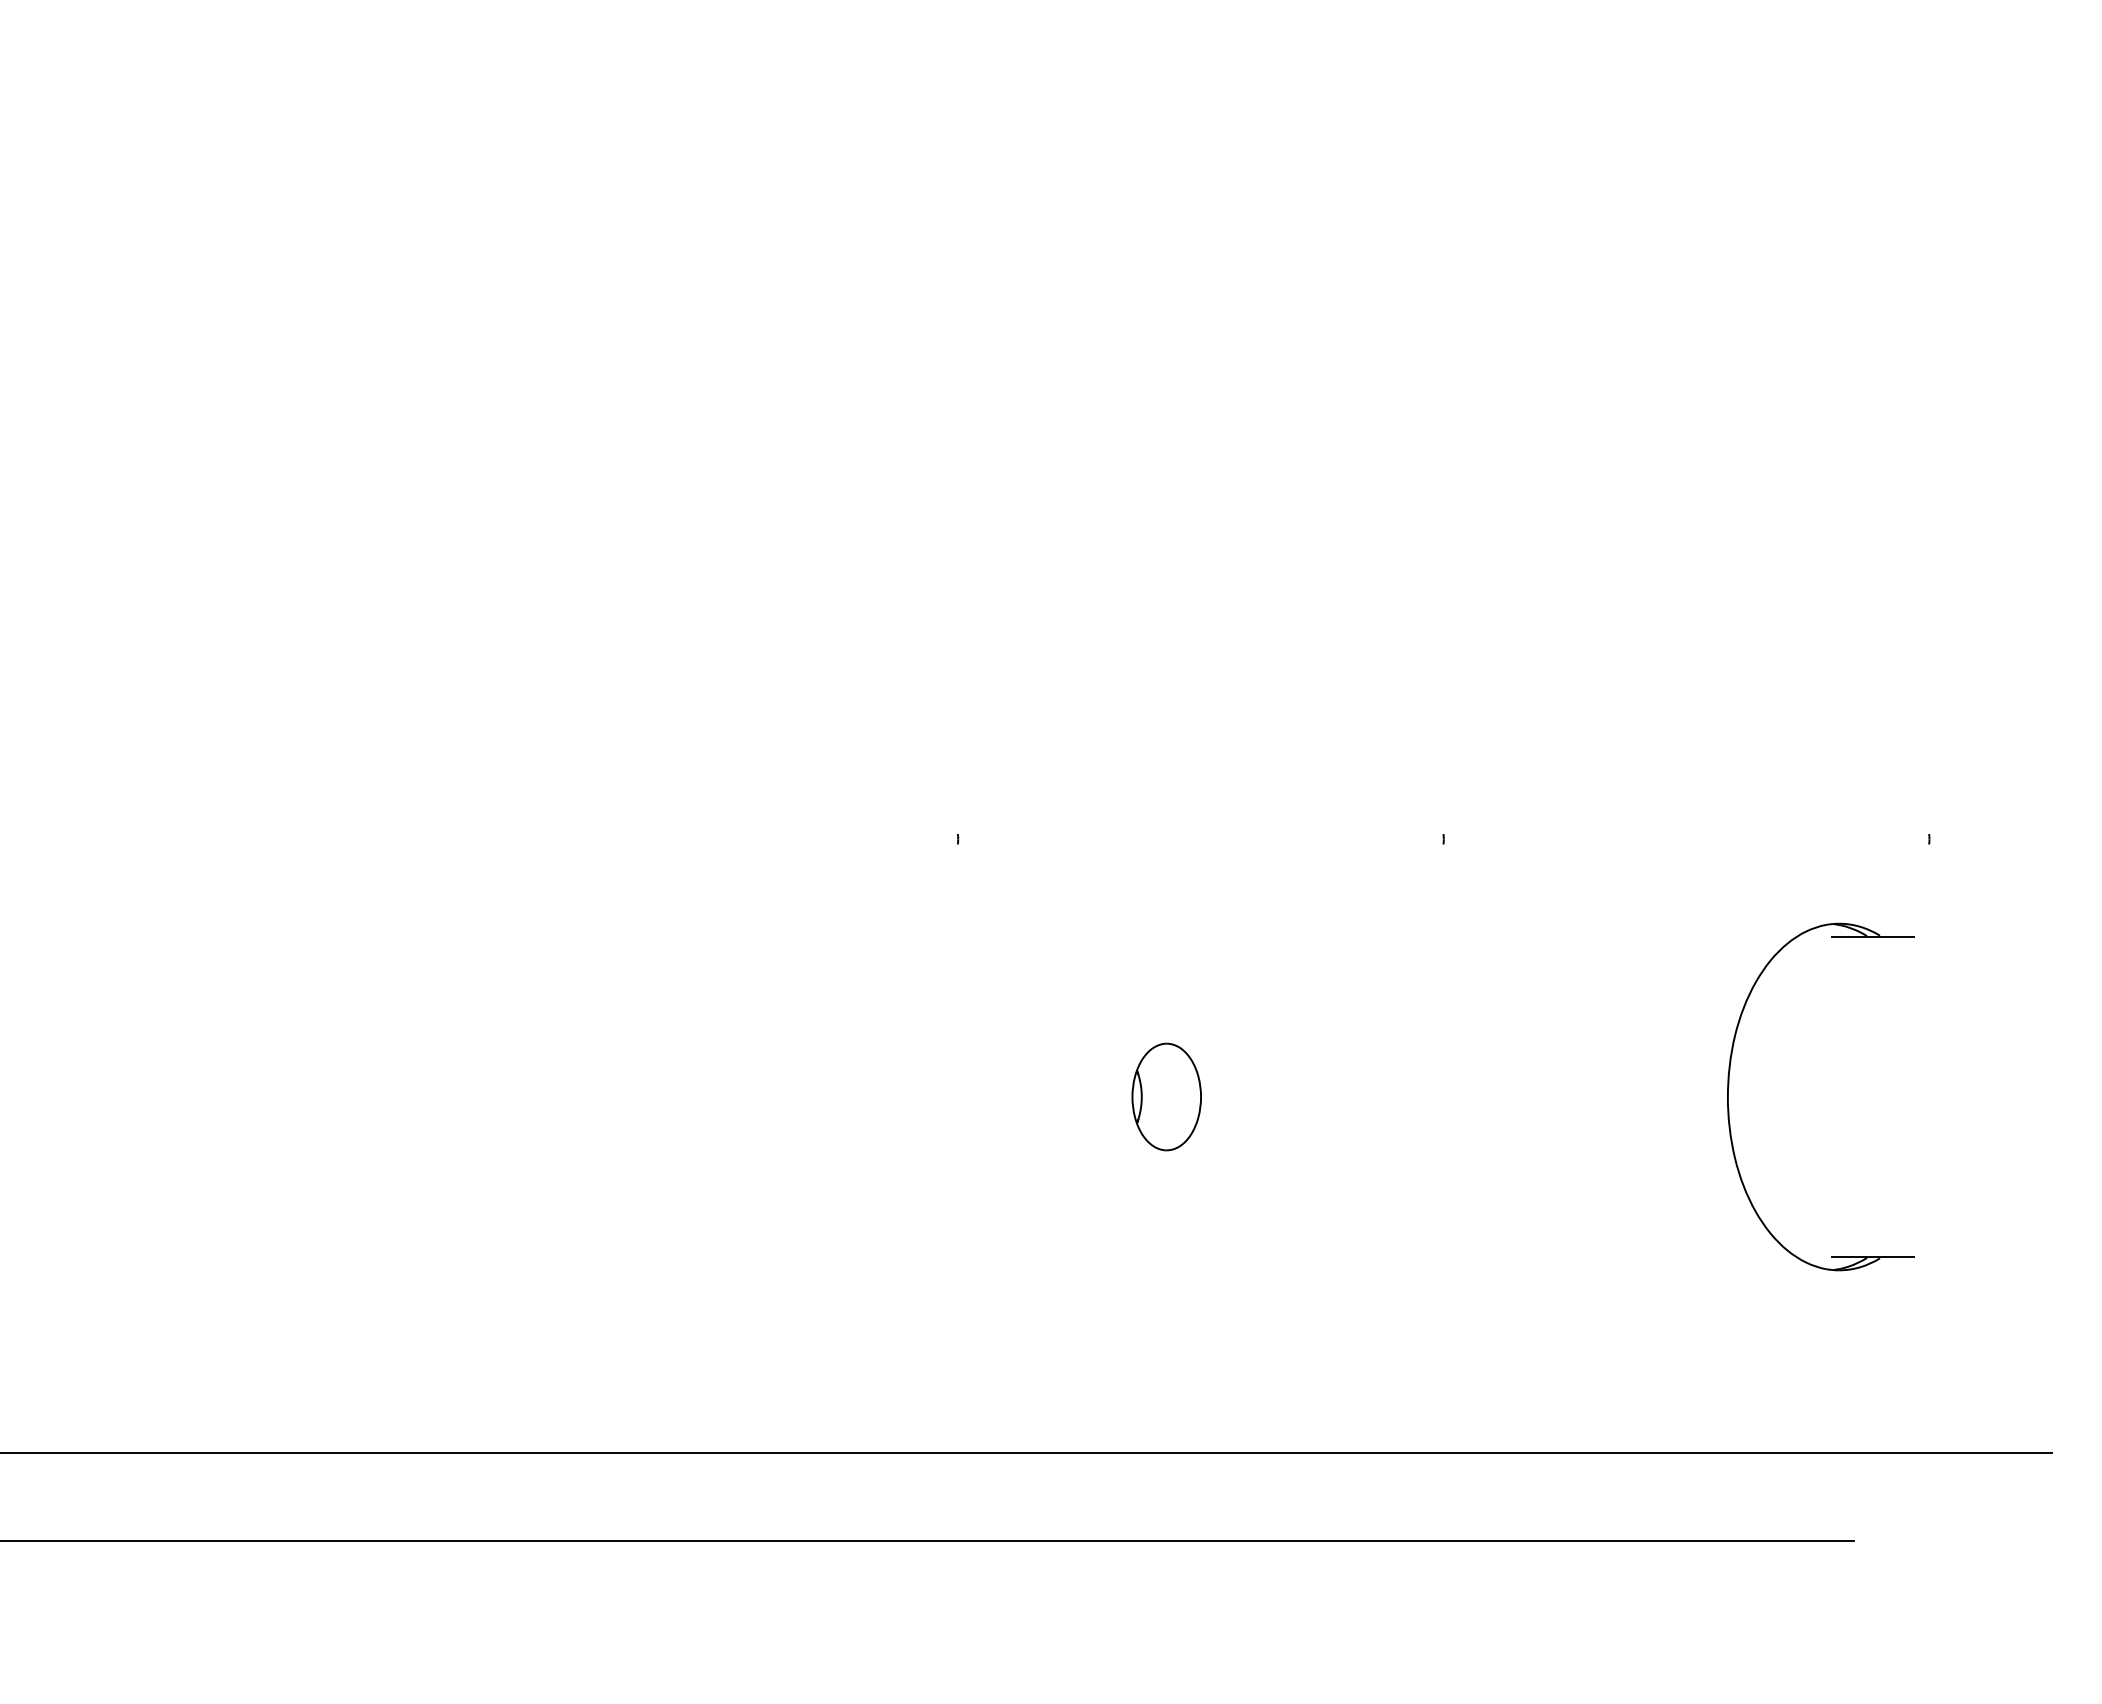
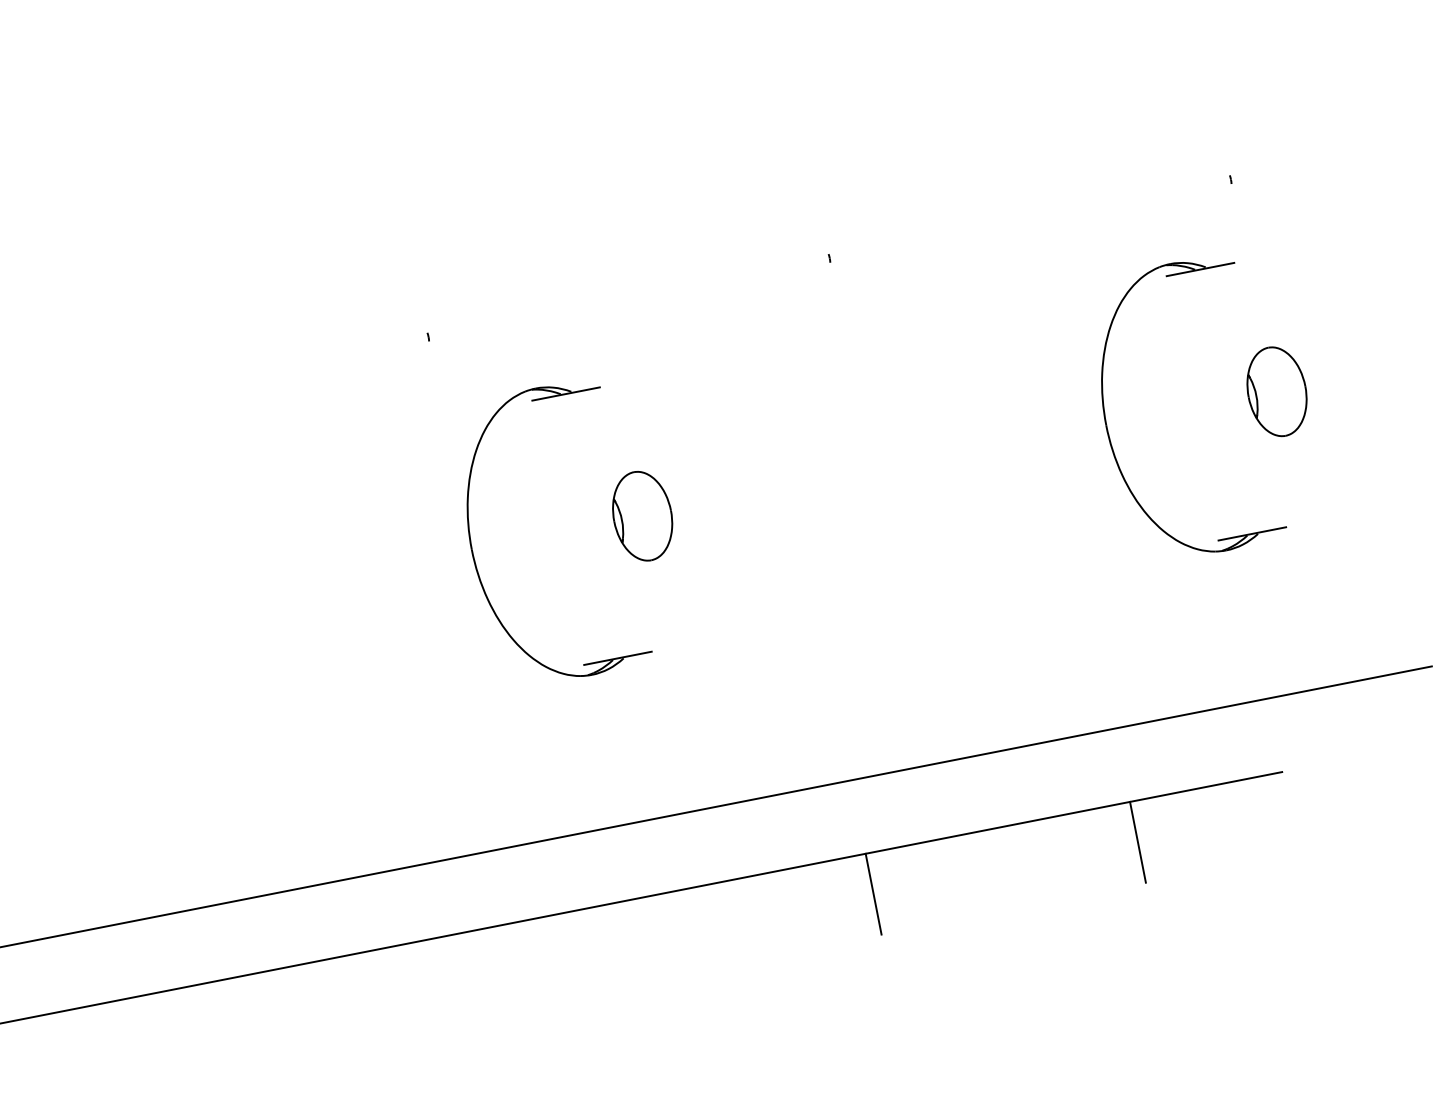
part: (961, 1087) -> (471, 541), added
part: (1934, 1096) -> (1276, 391), added
line: (1349, 1590) -> (873, 894), added
line: (1669, 1590) -> (1137, 842), added

